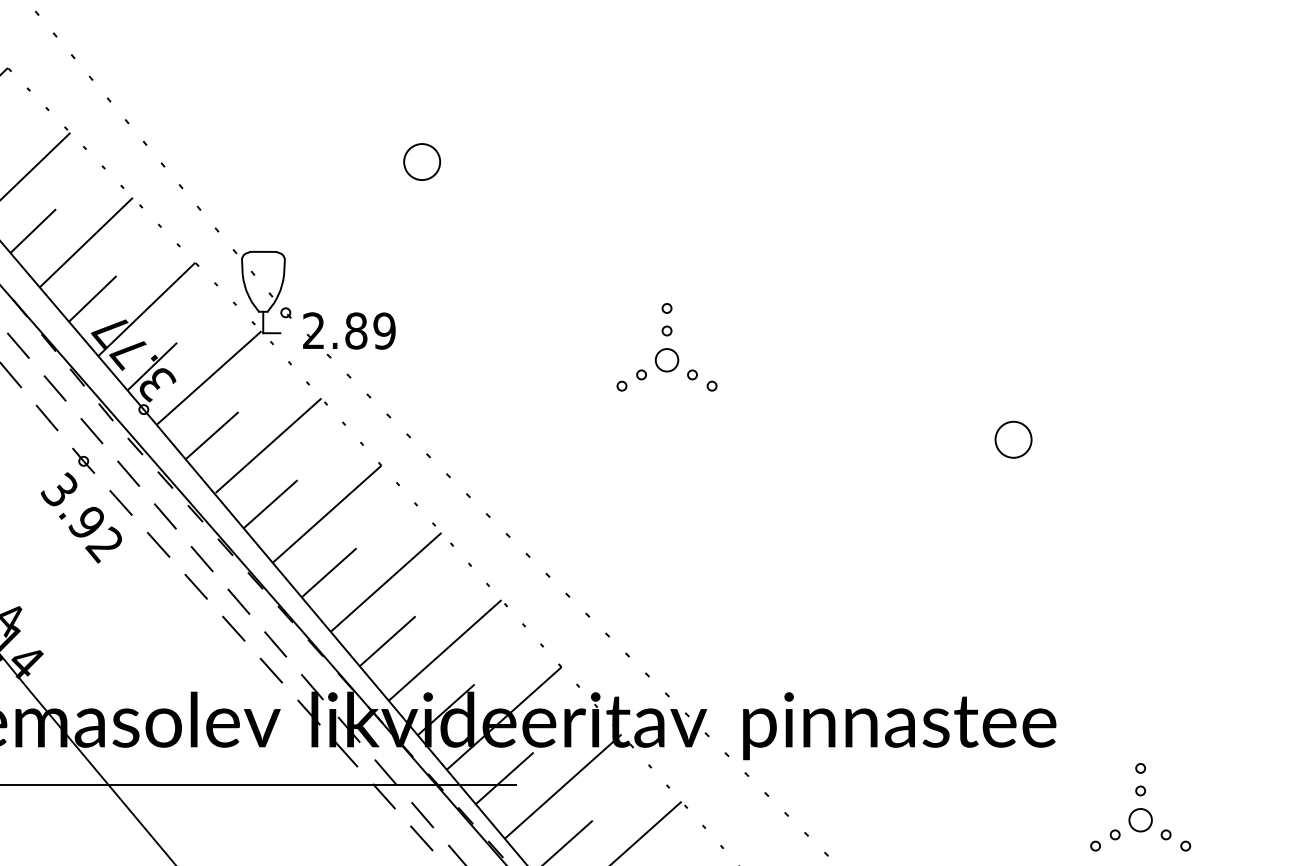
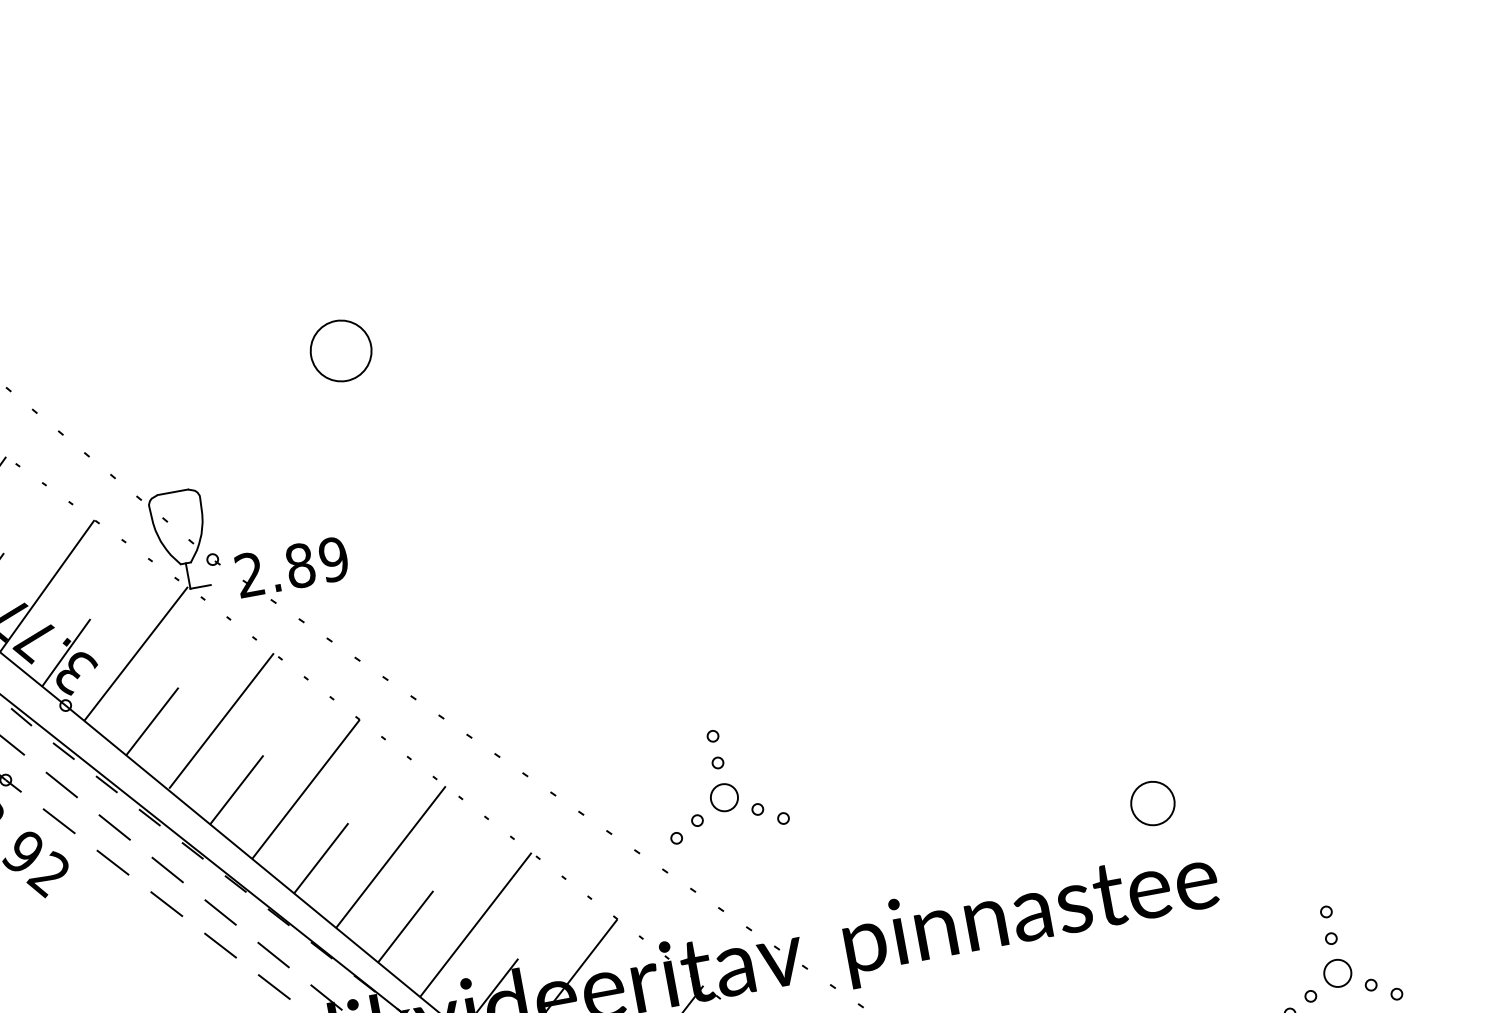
part: (422, 161) -> (341, 350), size x1.4
part: (666, 347) -> (720, 782), moved
part: (1013, 439) -> (1152, 803), moved

